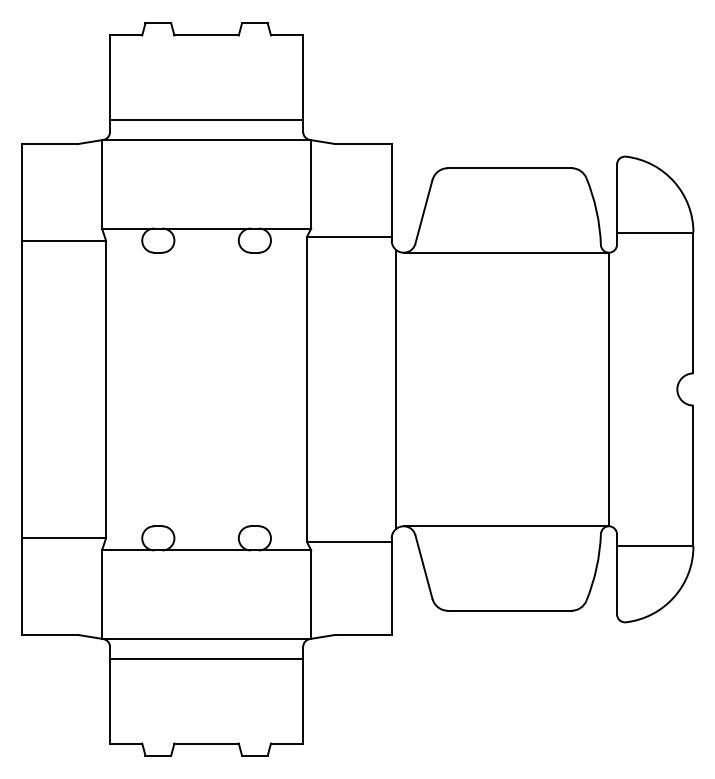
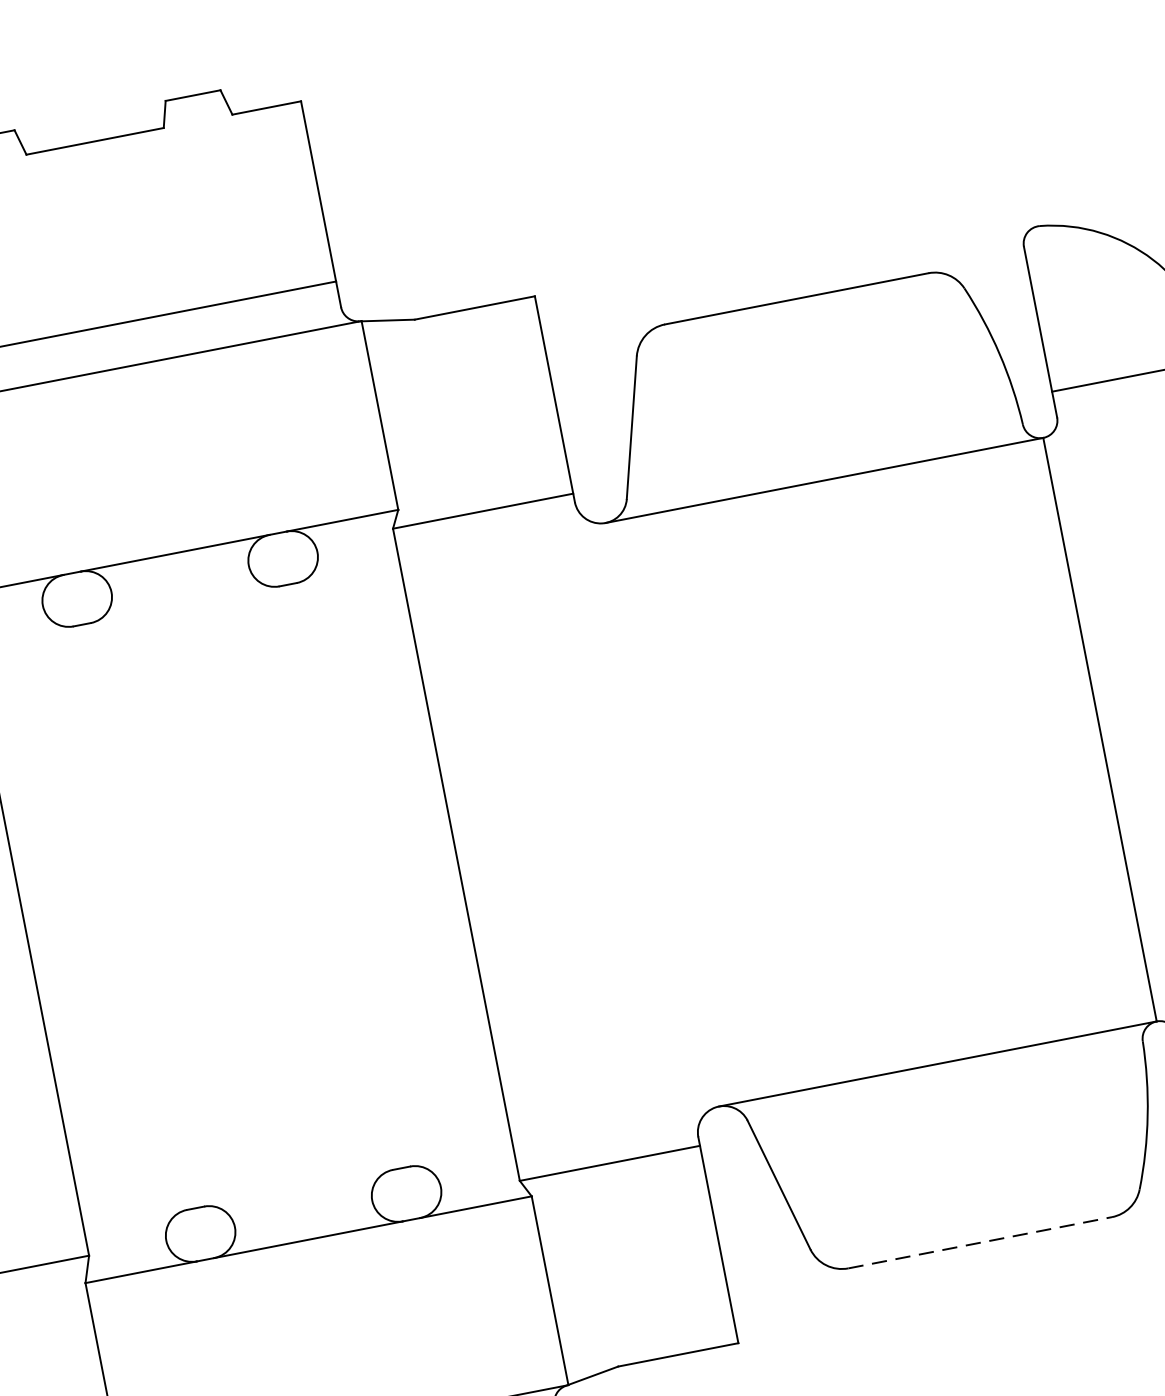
line: (395, 389) -> (644, 818), removed
line: (509, 610) -> (979, 1242), solid -> dashed

